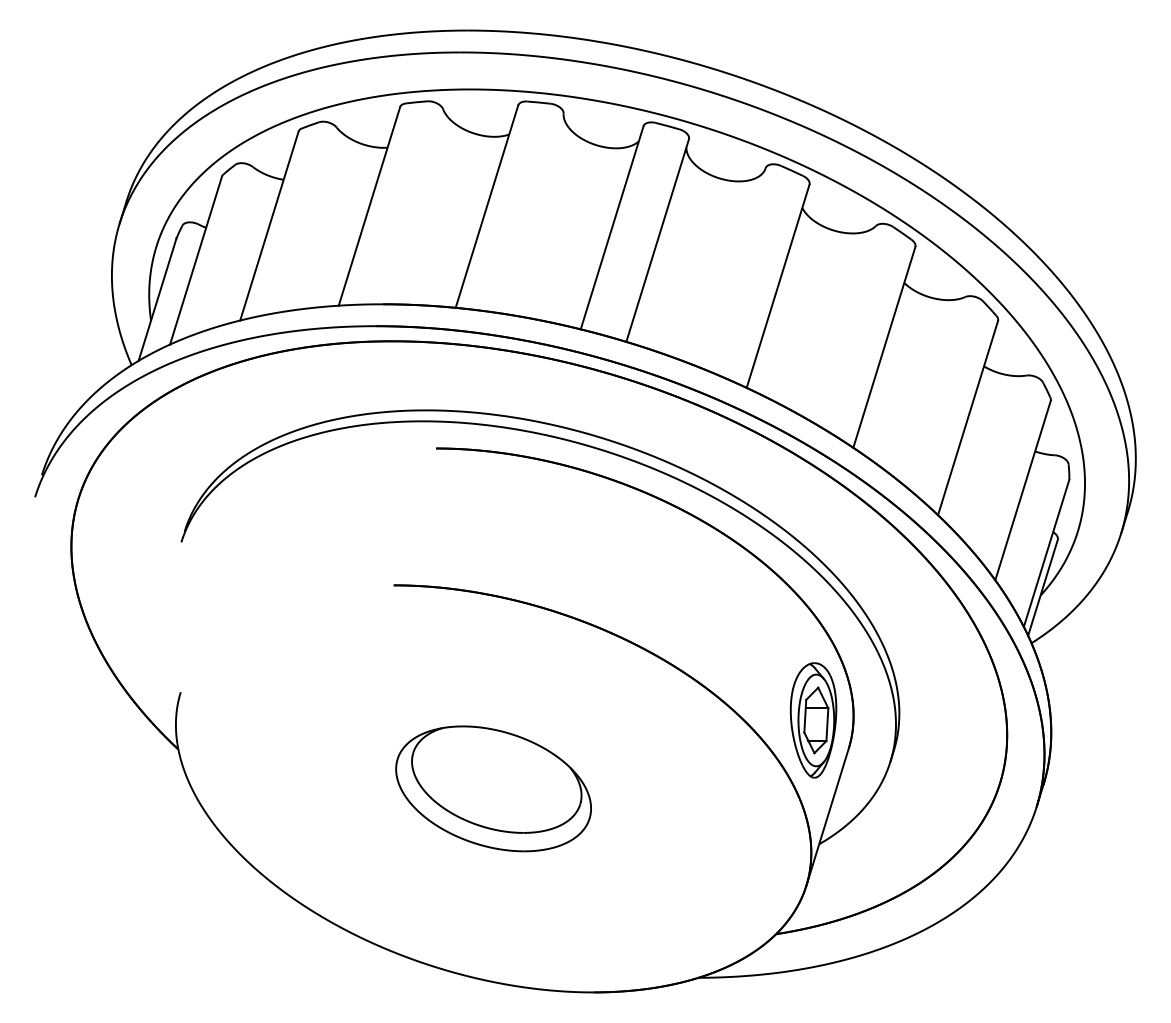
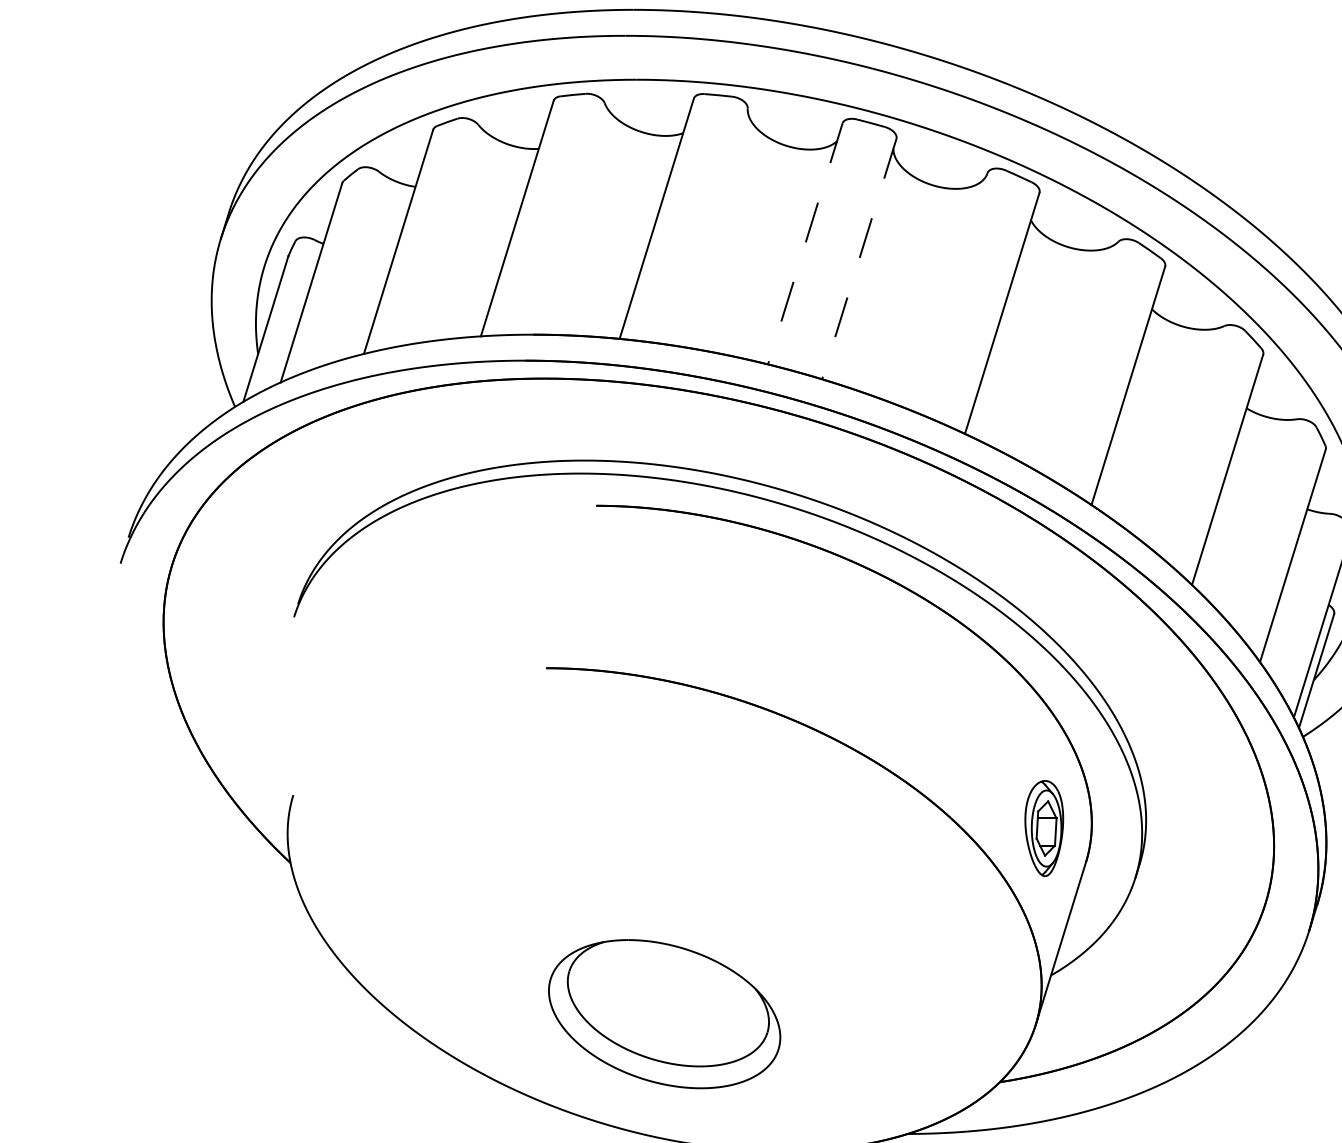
line: (612, 228) -> (805, 244), solid -> dashed
line: (657, 240) -> (859, 258), solid -> dashed
part: (813, 720) -> (1044, 828), size x0.7
part: (493, 788) -> (664, 1013), moved

